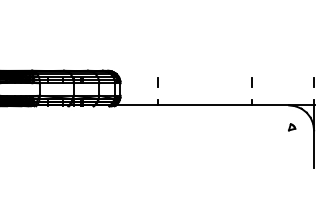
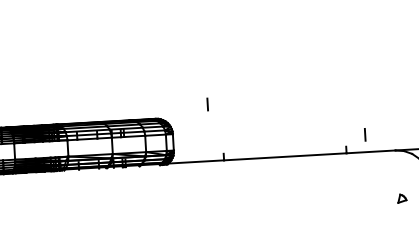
line: (157, 82) -> (206, 104), moved
line: (251, 82) -> (364, 135), moved
part: (292, 127) -> (402, 198), moved

